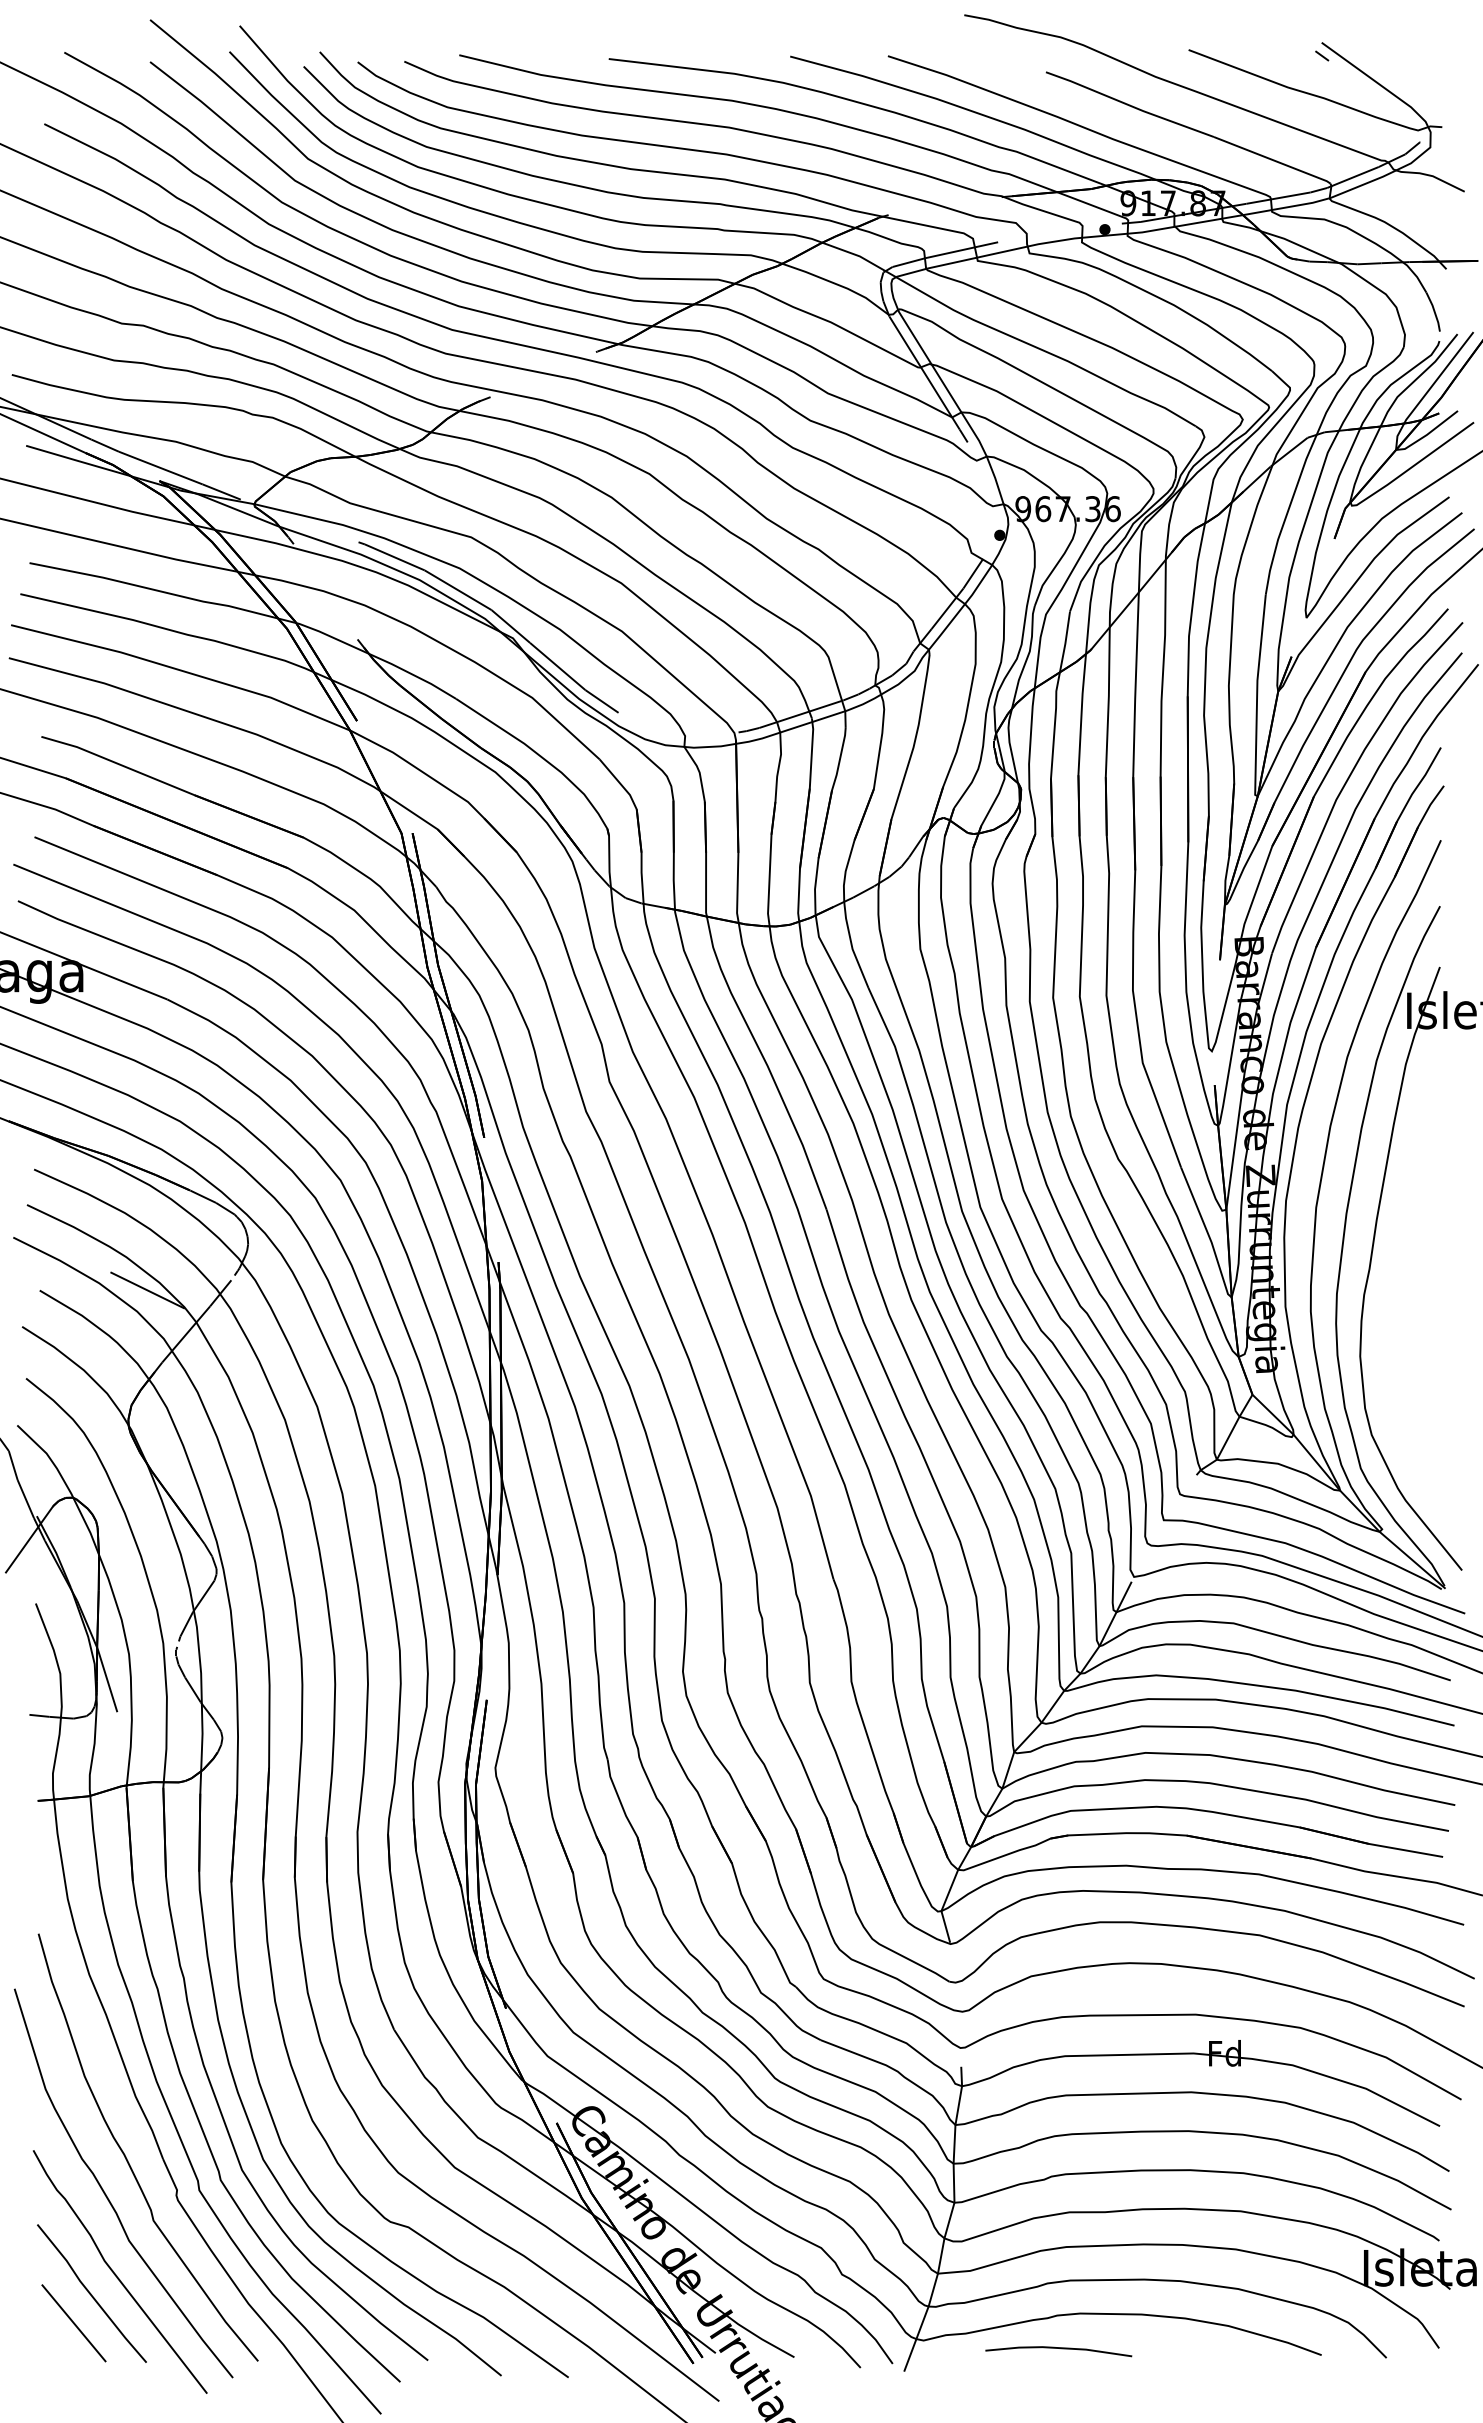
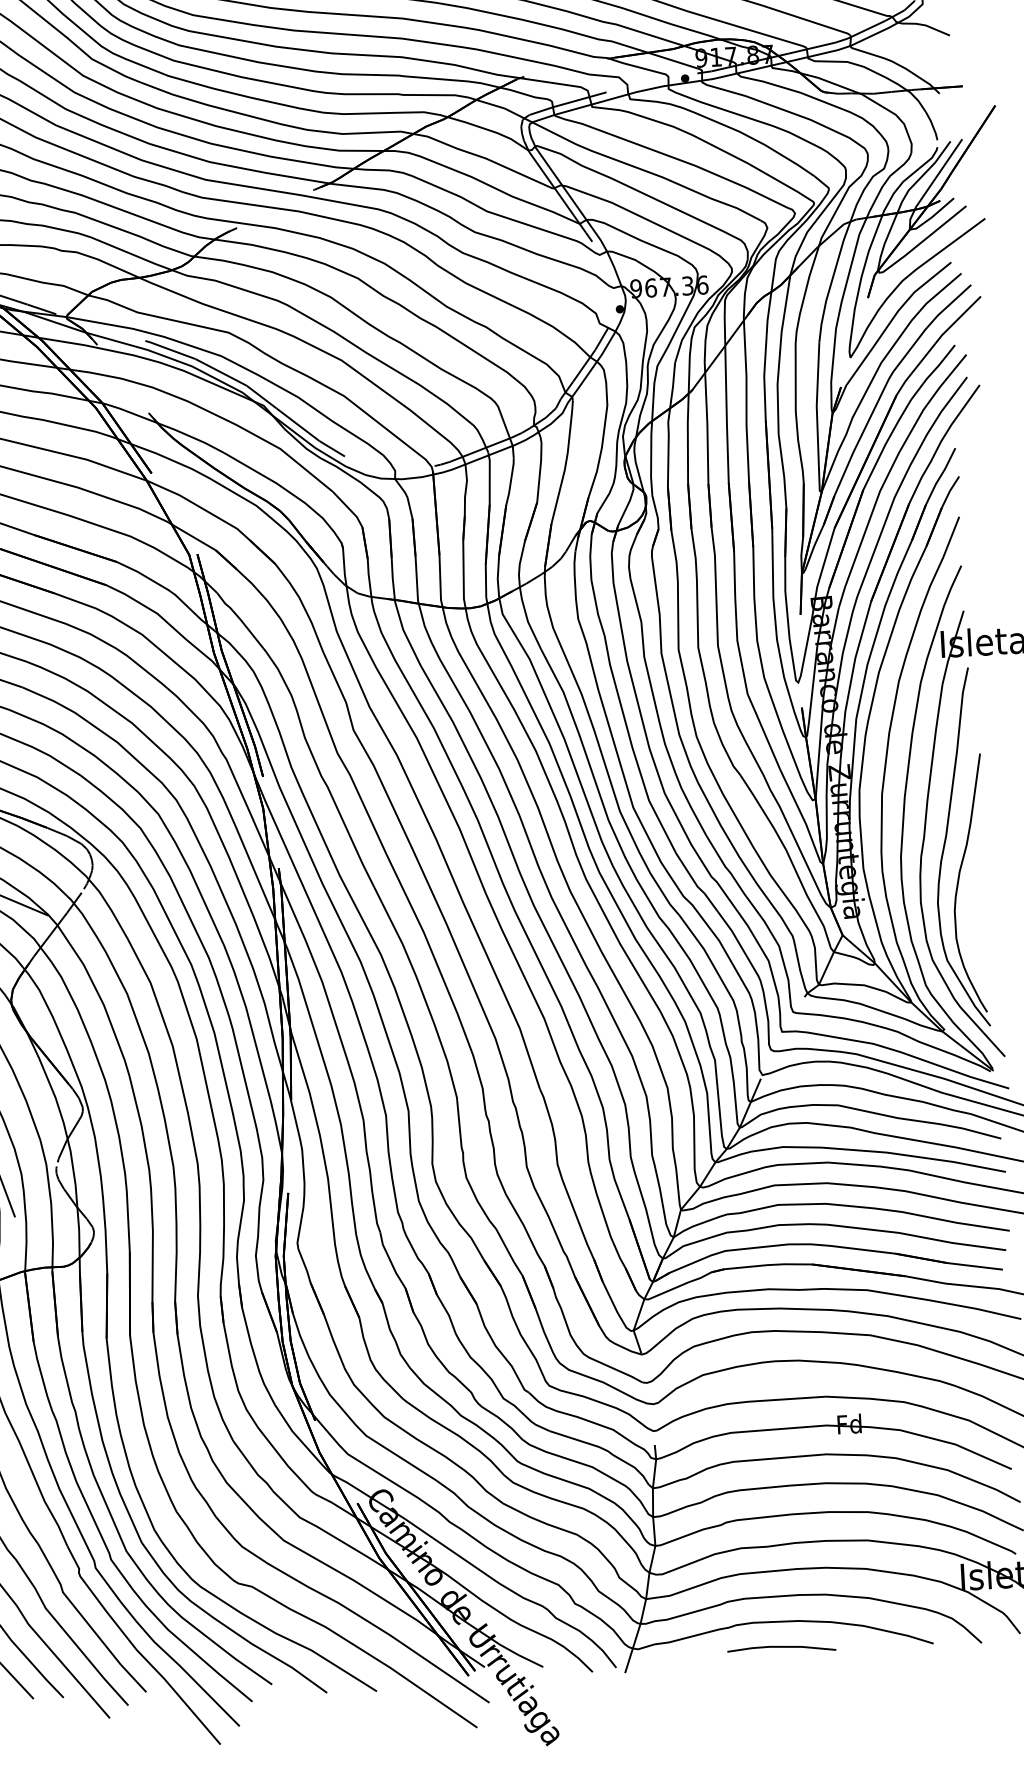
part: (1423, 1287) -> (964, 848), added
line: (1060, 2349) -> (782, 1647), moved

